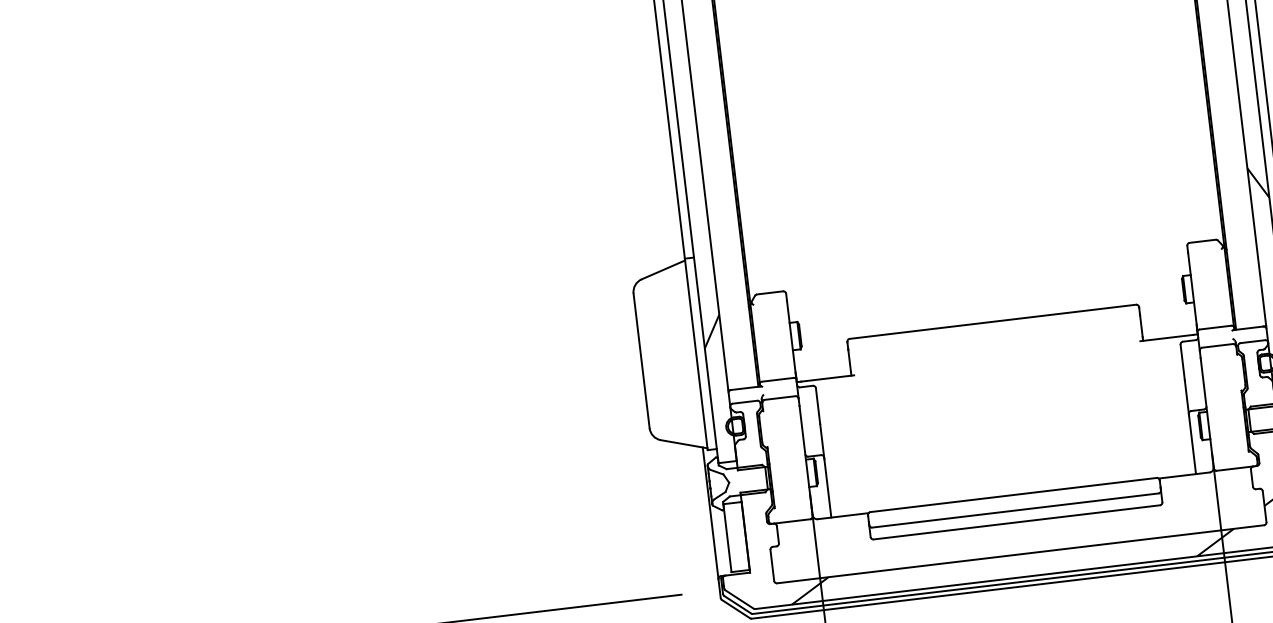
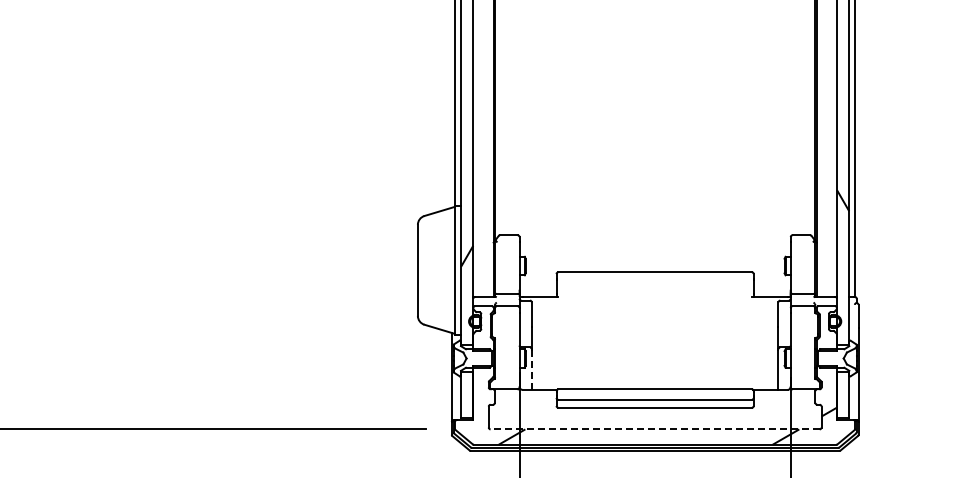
line: (827, 488) -> (531, 370), solid -> dashed
line: (1021, 554) -> (655, 429), solid -> dashed

